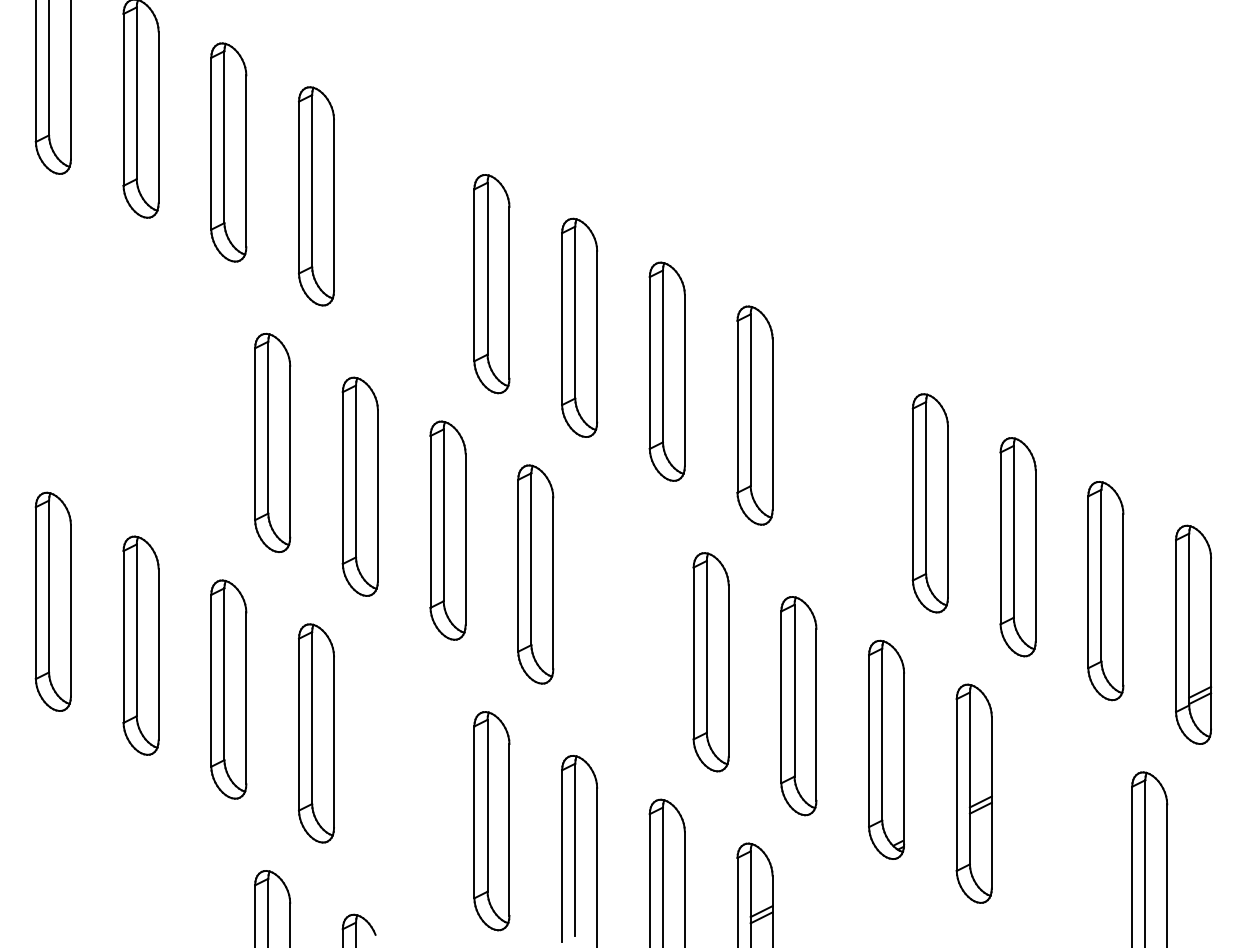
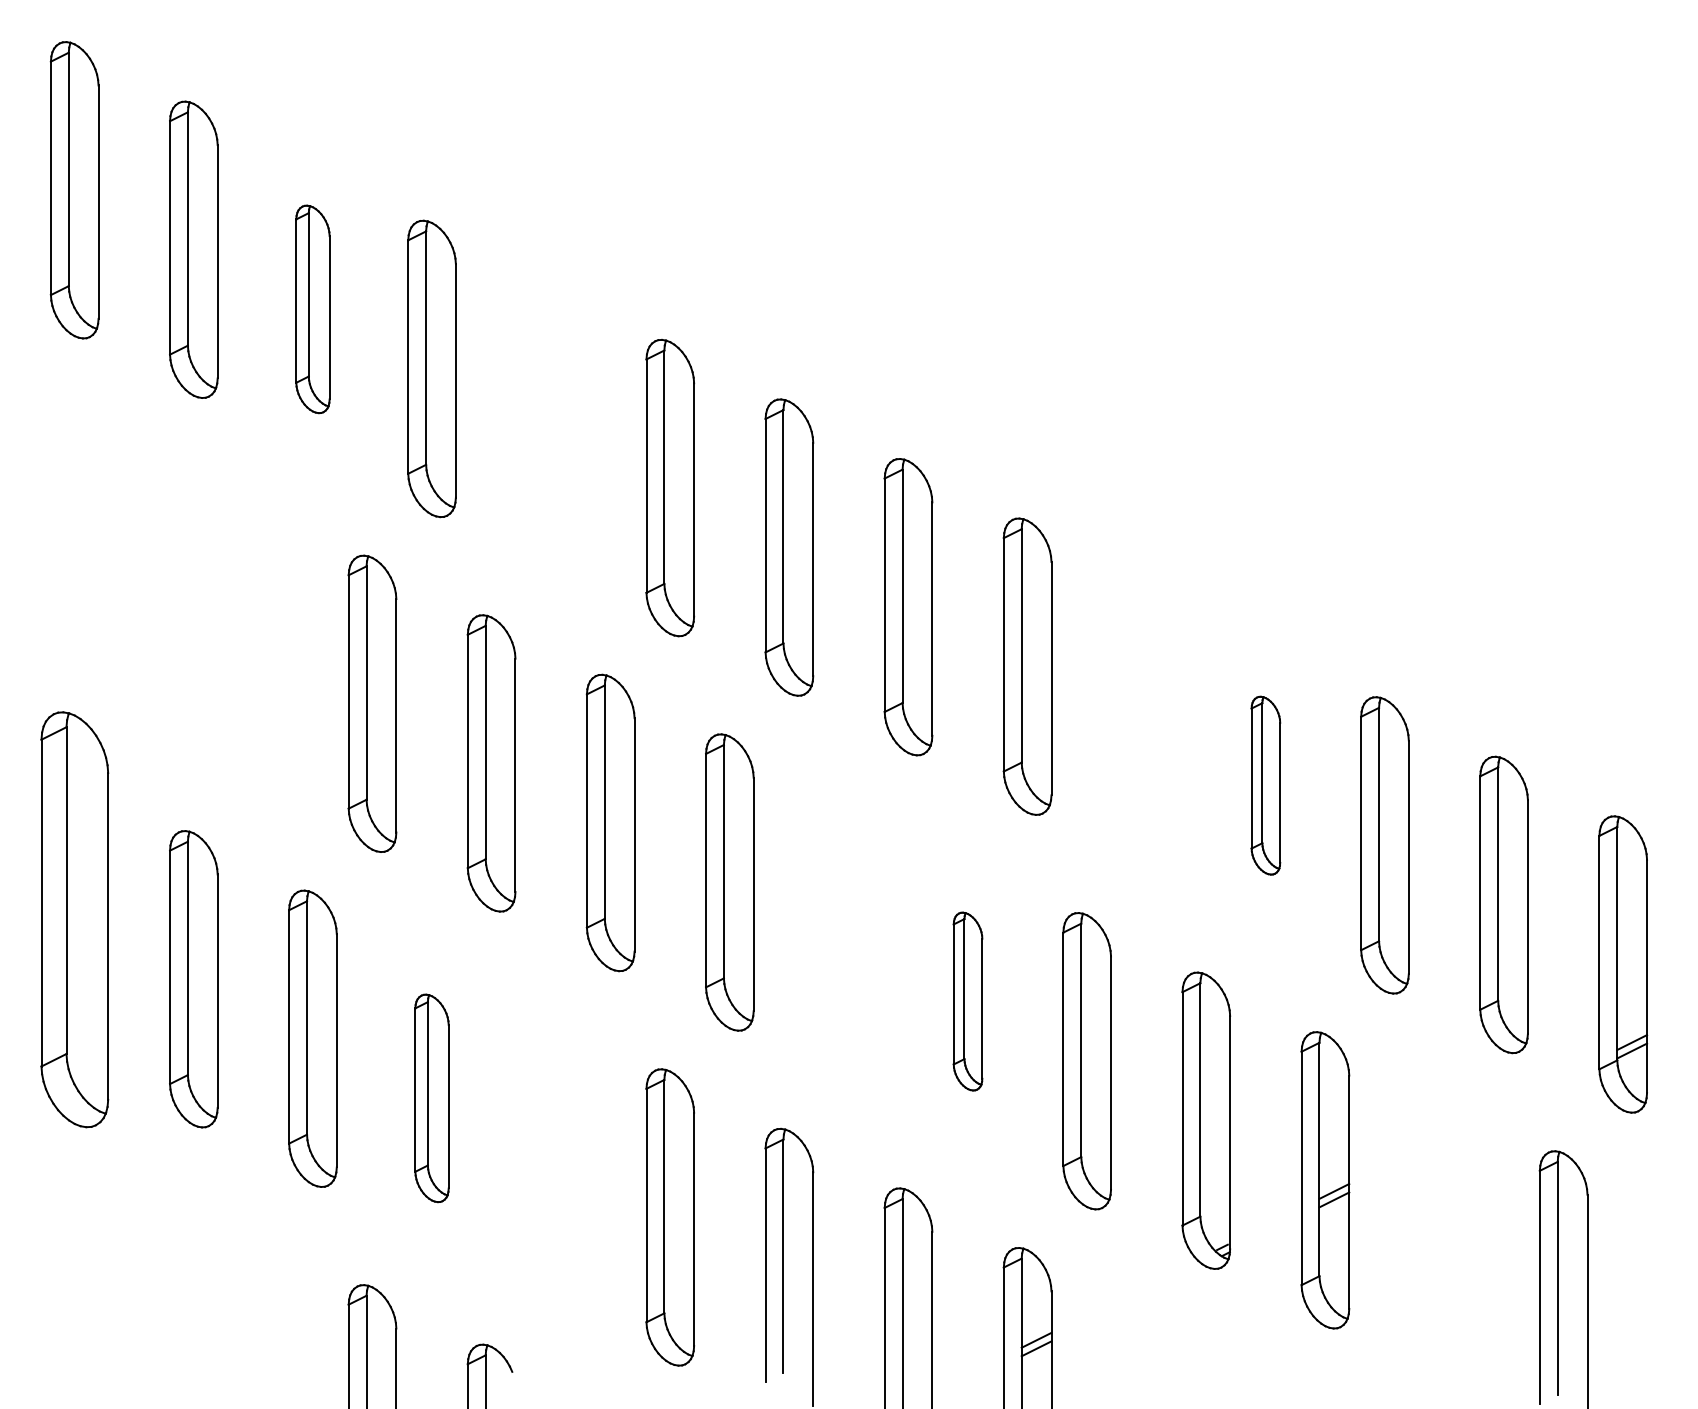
part: (228, 152) -> (312, 309), size x0.7
part: (930, 503) -> (1265, 785), size x0.6
part: (53, 601) -> (74, 919), size x1.4
part: (710, 662) -> (967, 1001), size x0.6
part: (316, 733) -> (431, 1098), size x0.7

